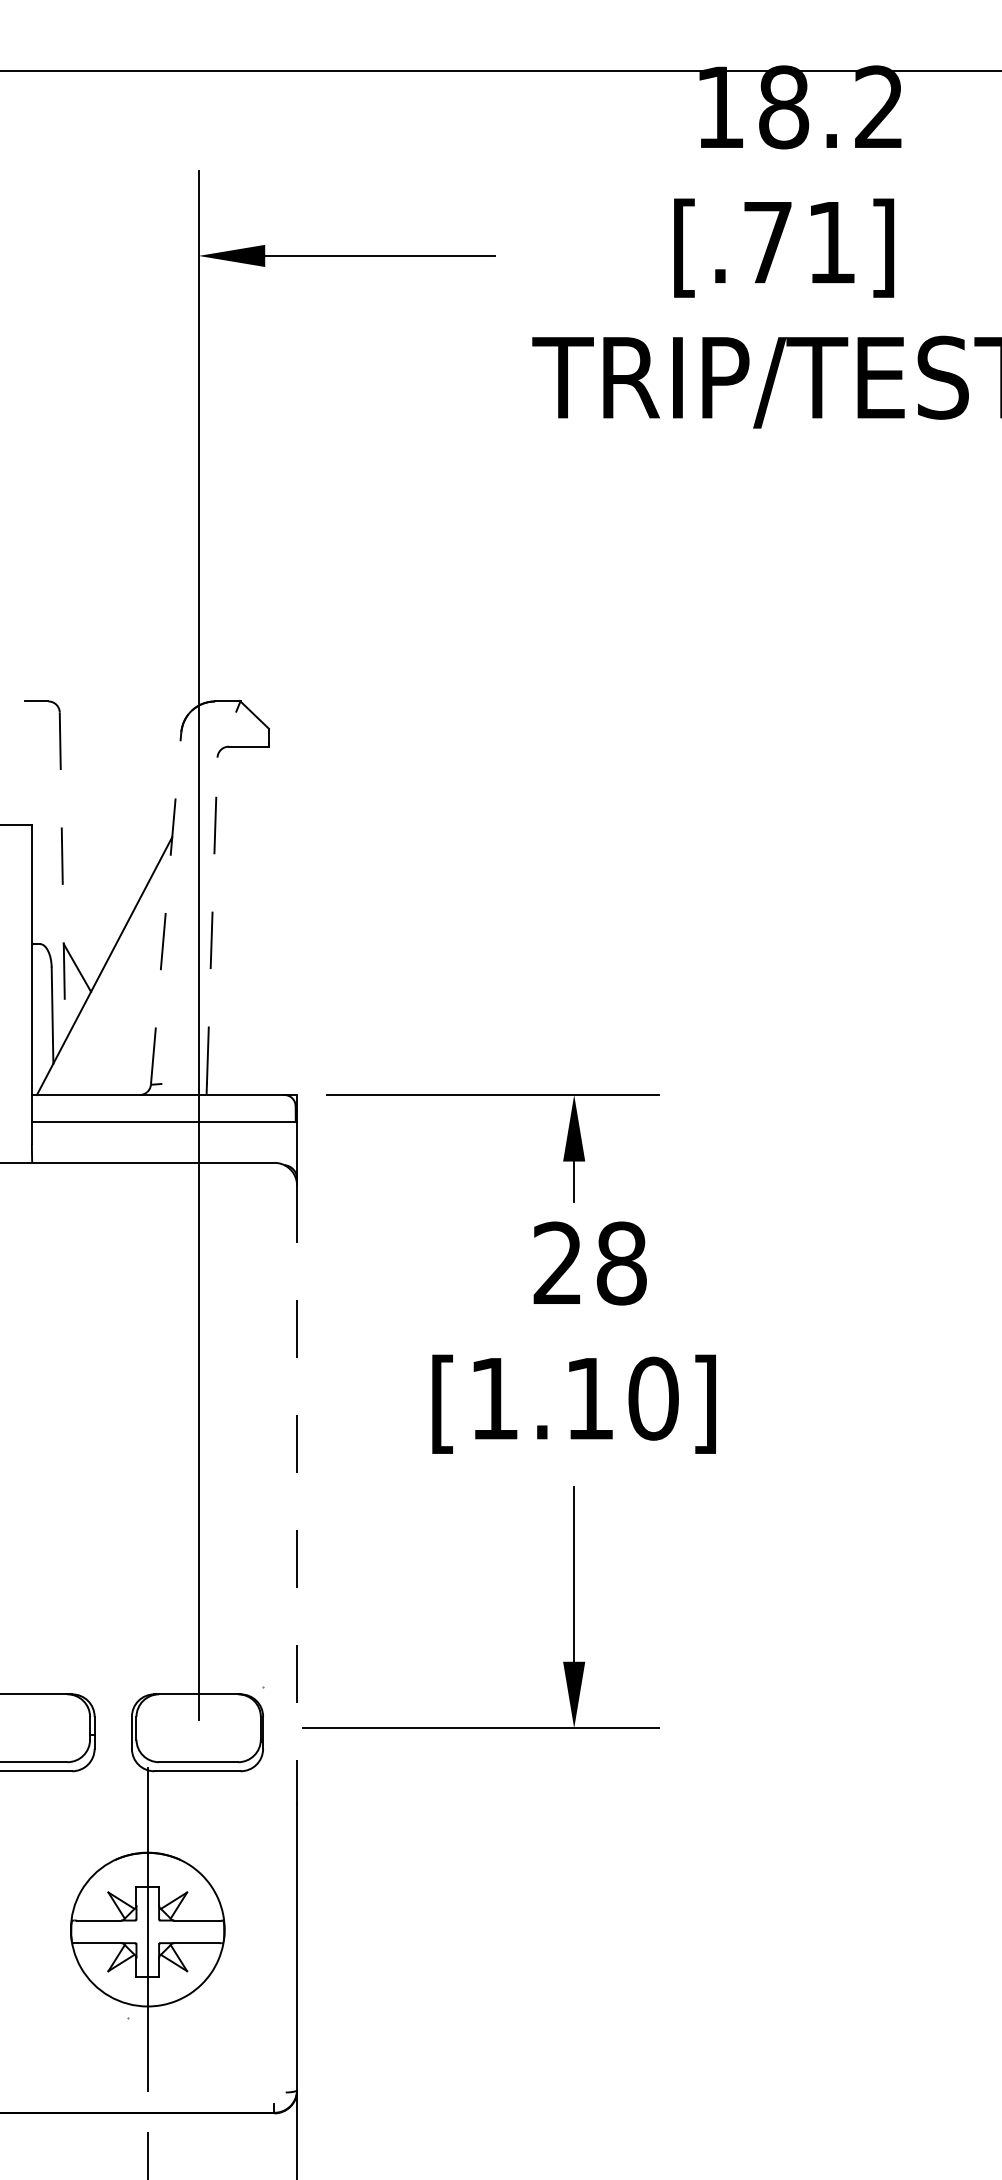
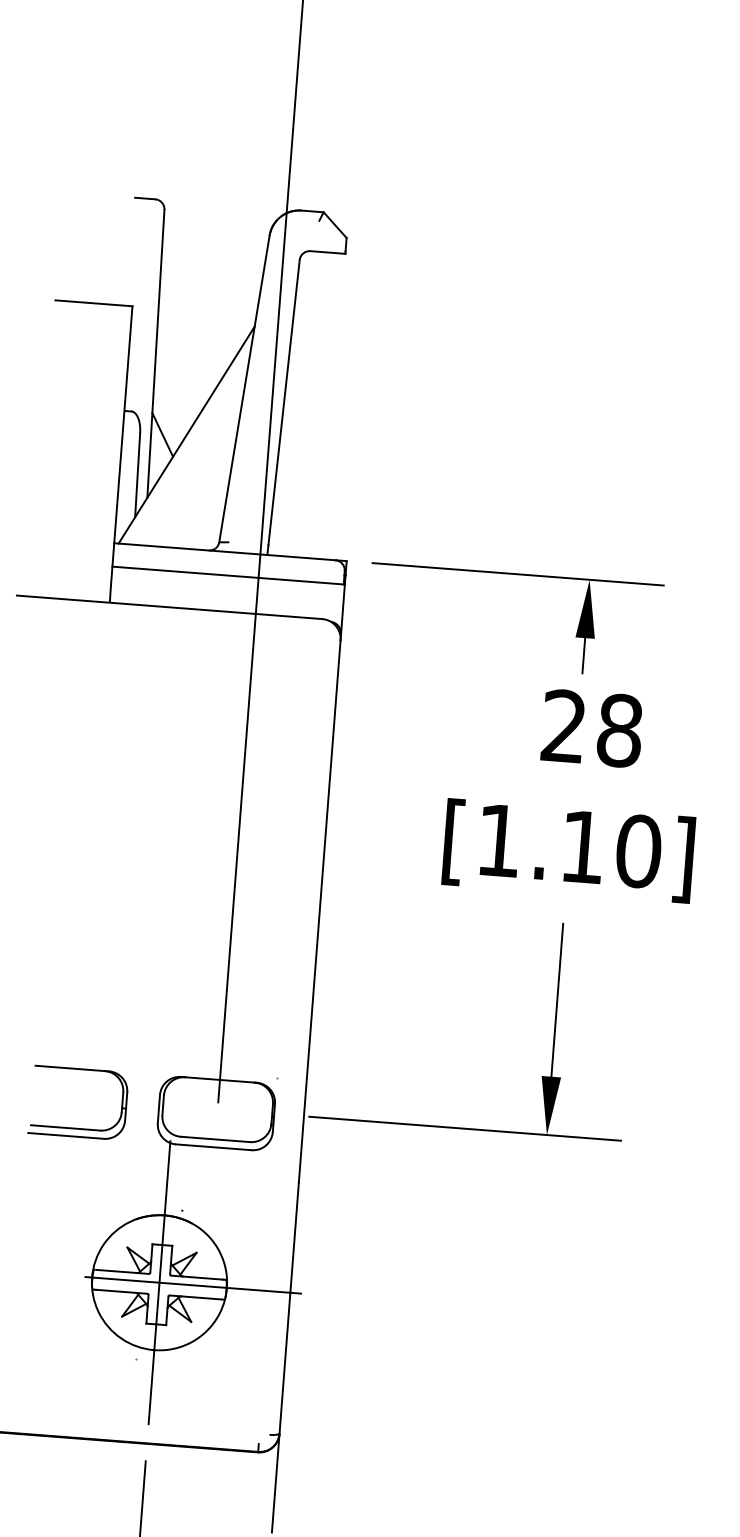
line: (62, 877) -> (155, 354), dashed -> solid
line: (166, 908) -> (244, 388), dashed -> solid
line: (212, 920) -> (284, 402), dashed -> solid
line: (297, 1495) -> (320, 912), dashed -> solid
line: (186, 1929) -> (193, 1285), added

